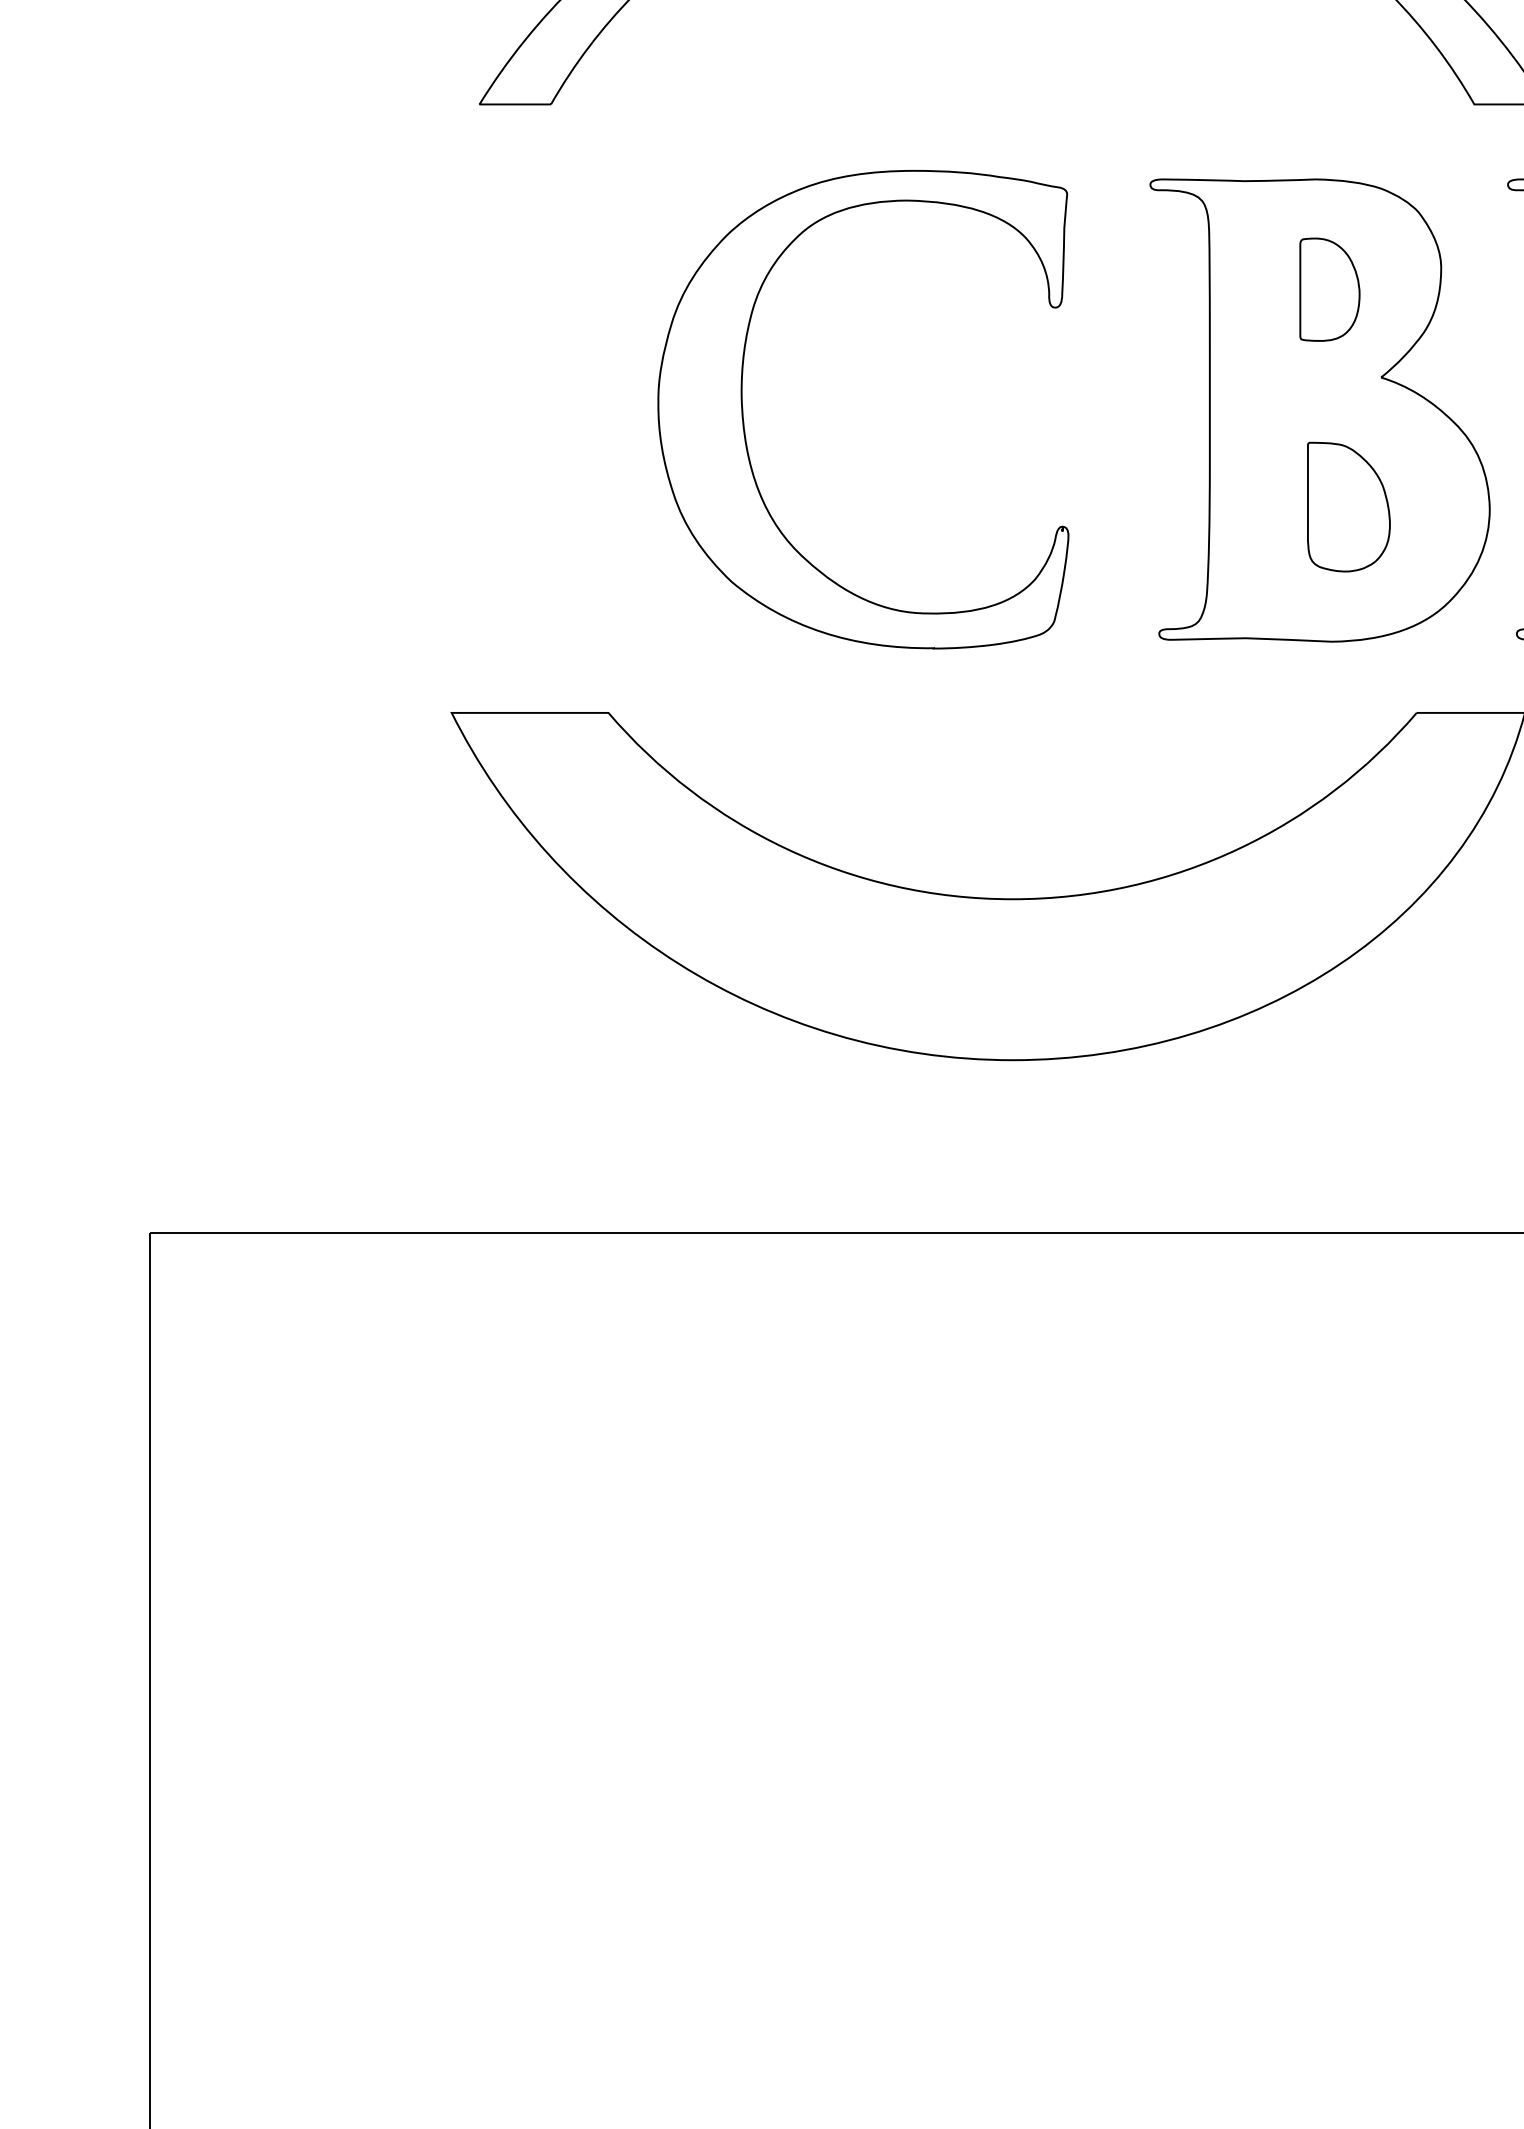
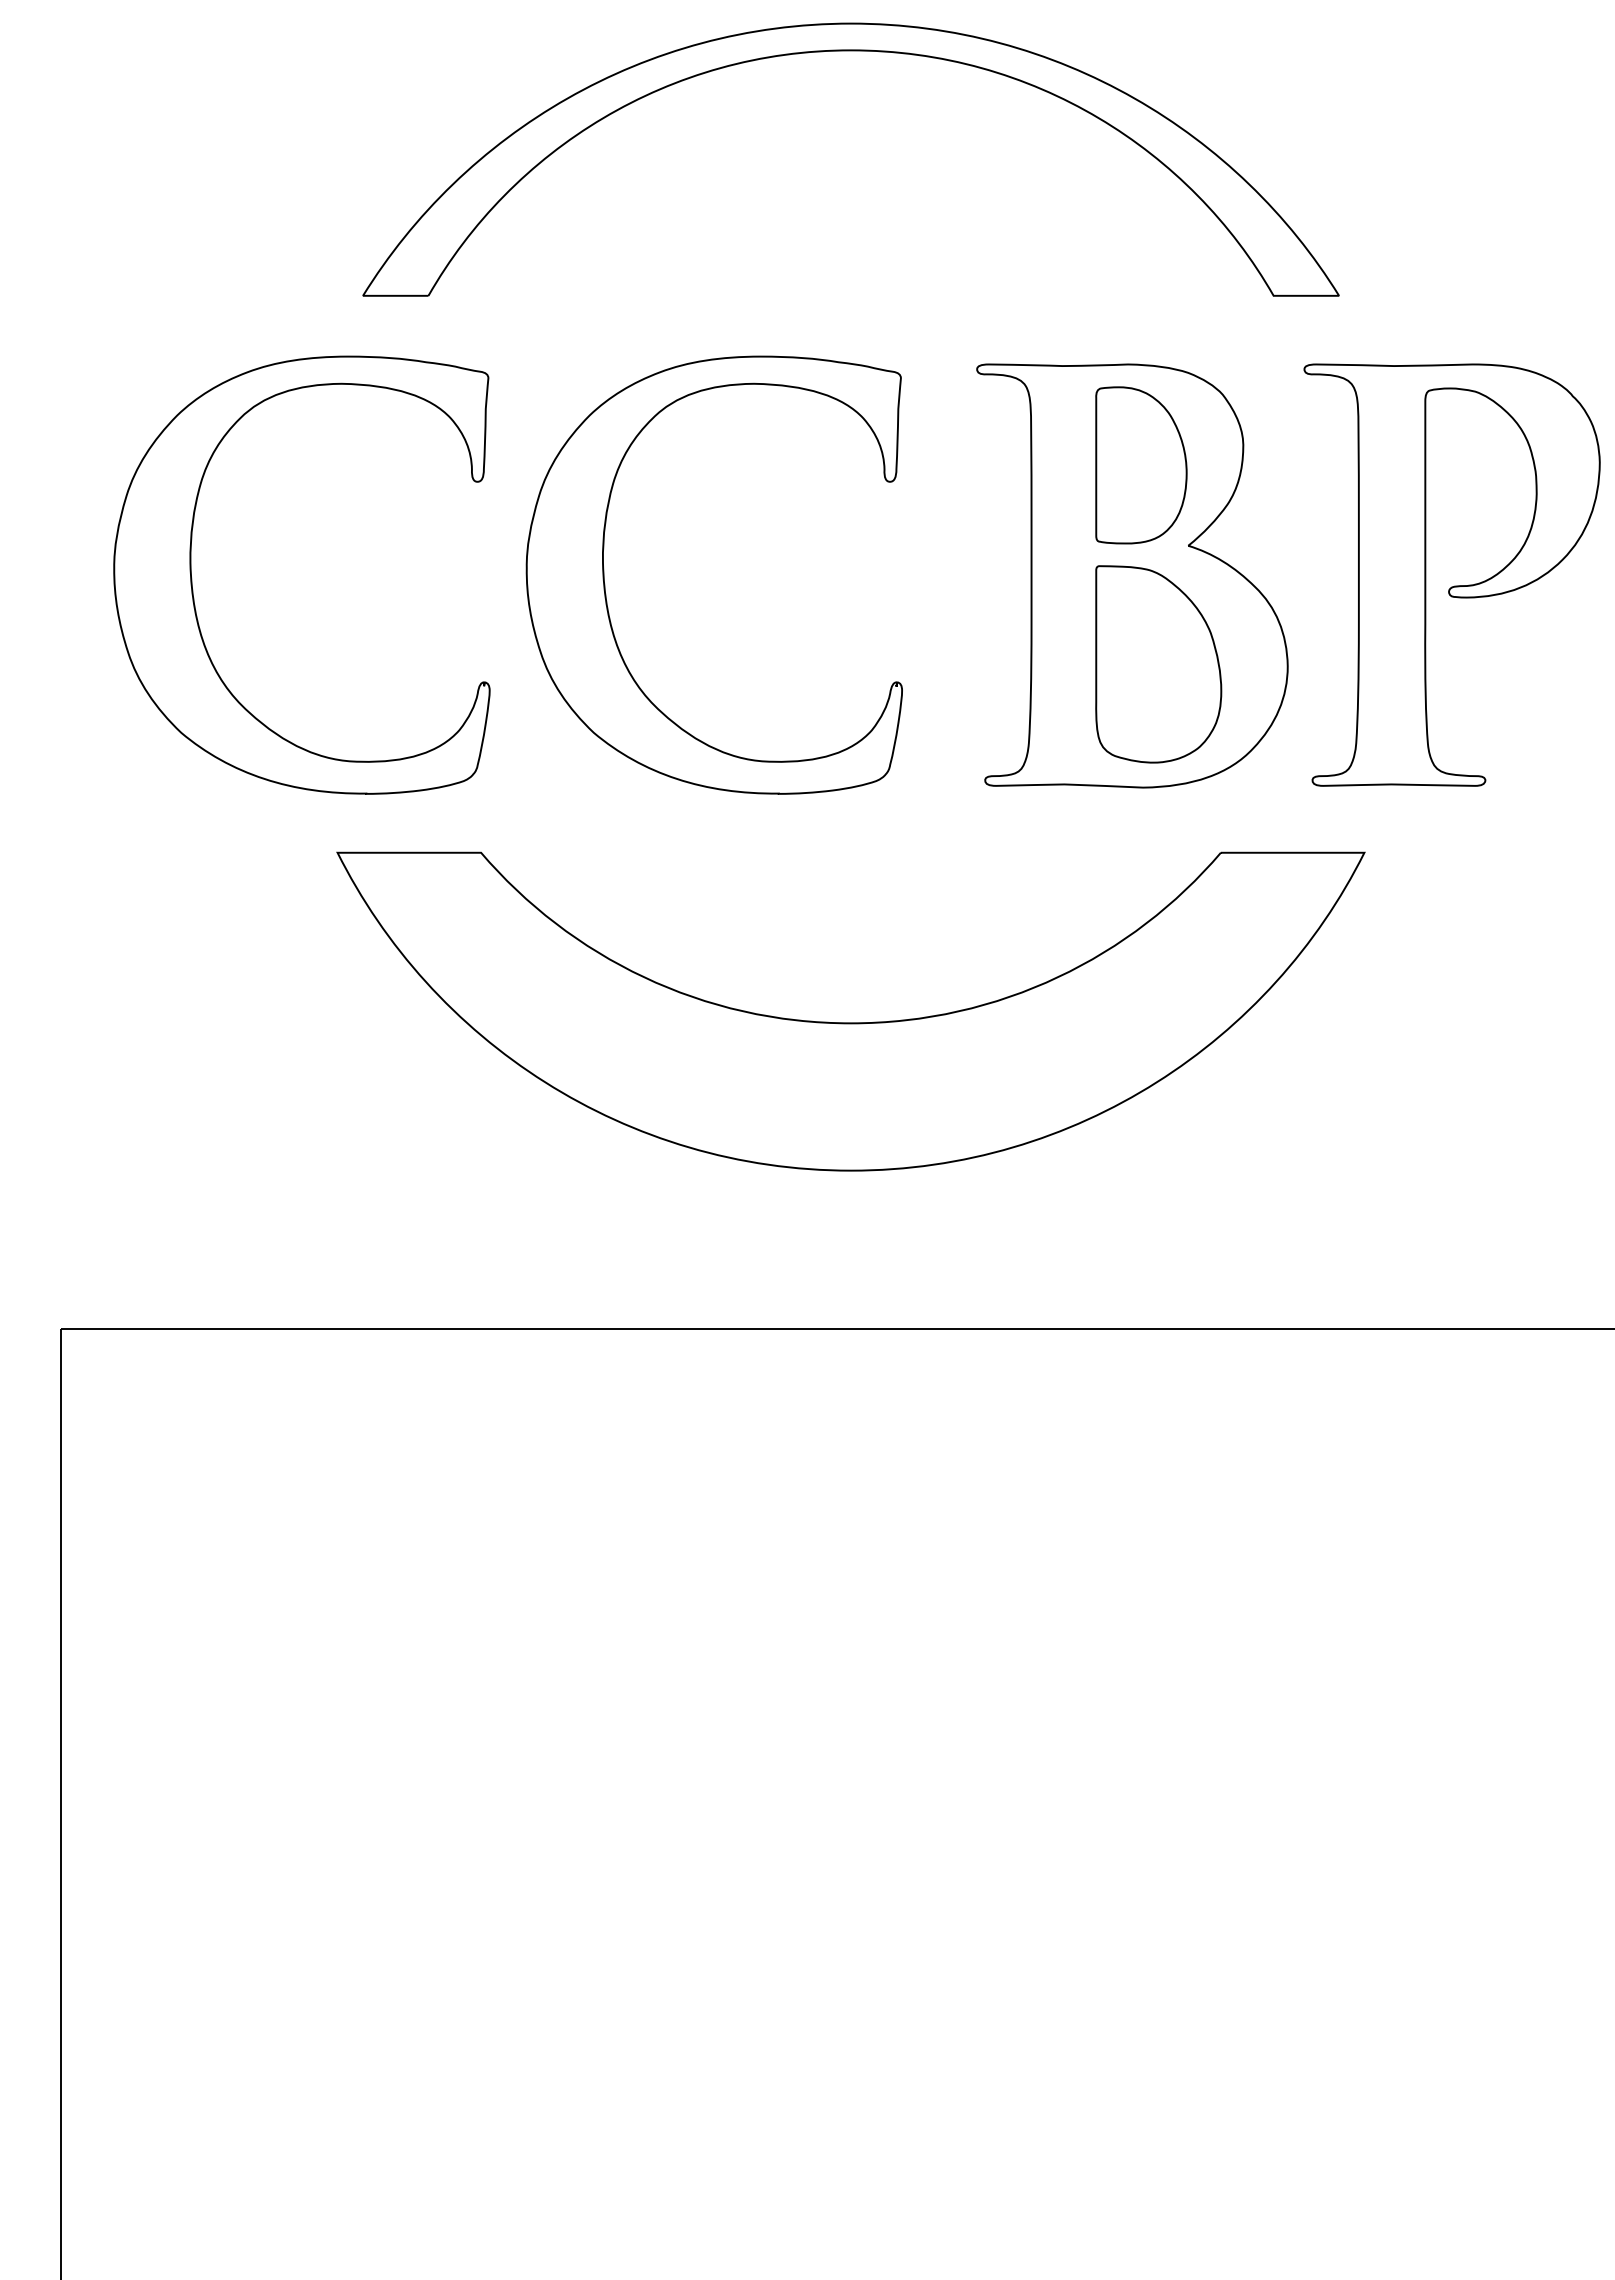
part: (1329, 289) -> (1141, 465), size x1.67
part: (294, 425) -> (193, 589), added
part: (1348, 507) -> (1158, 664), size x1.67

